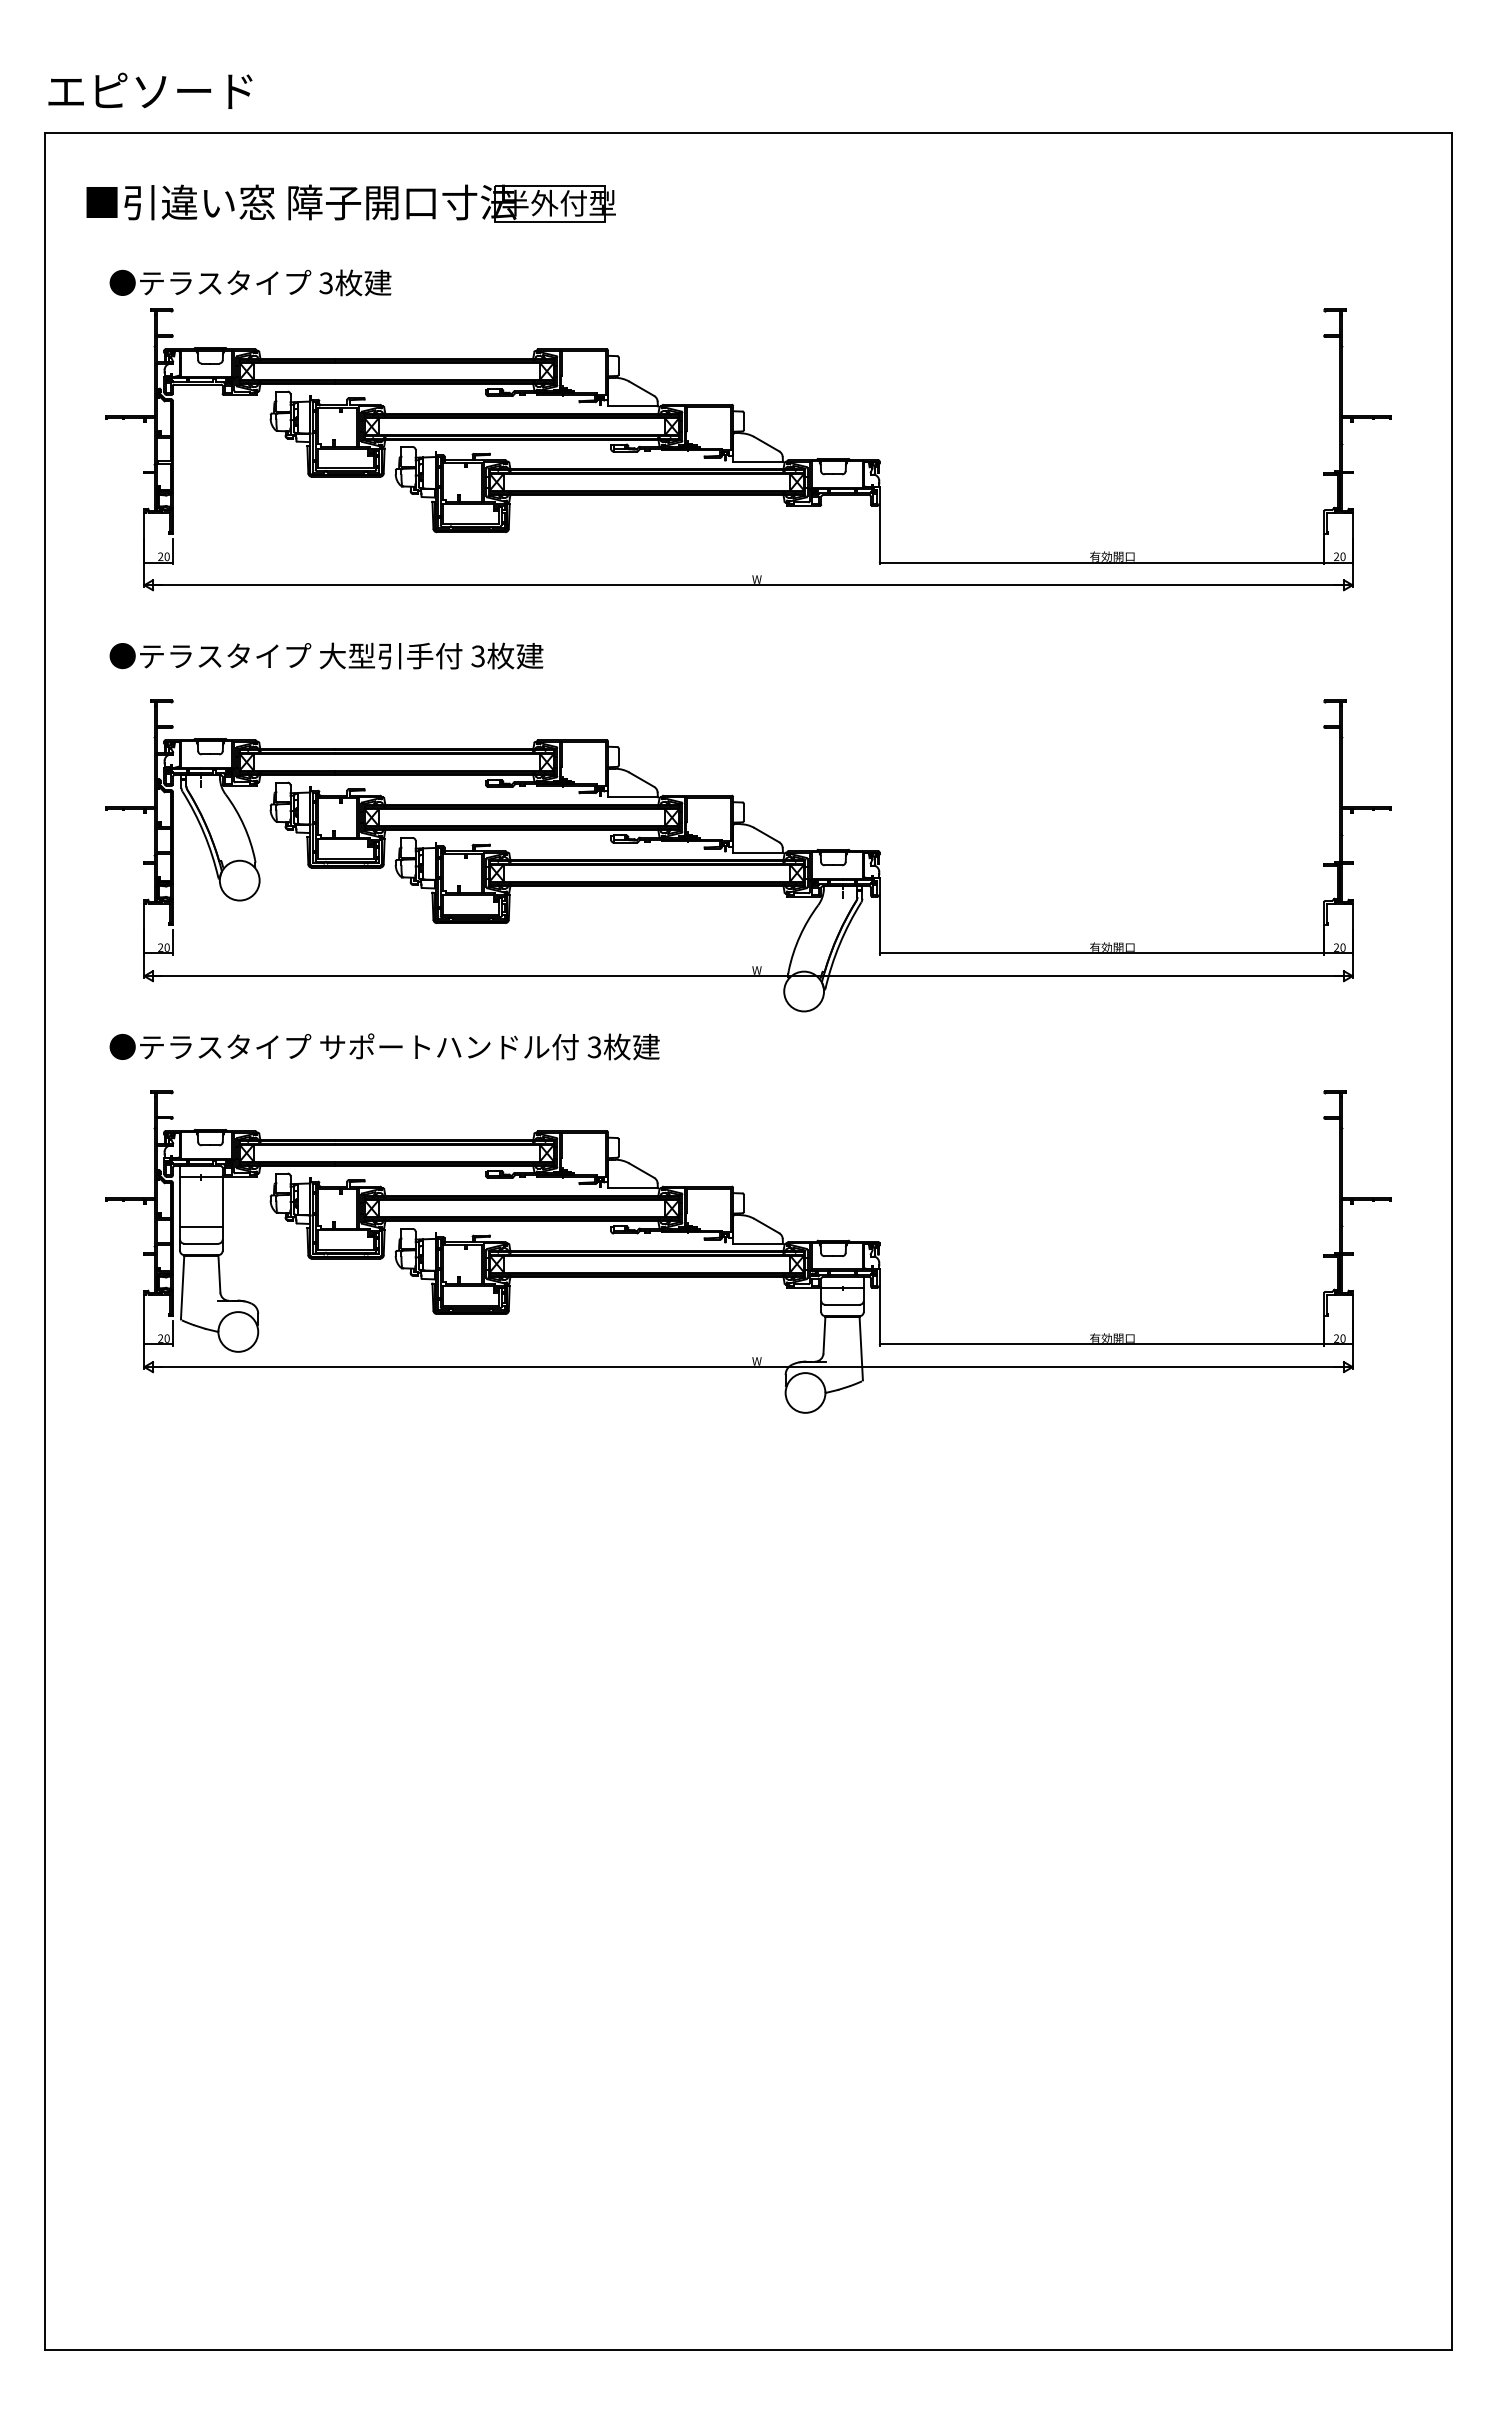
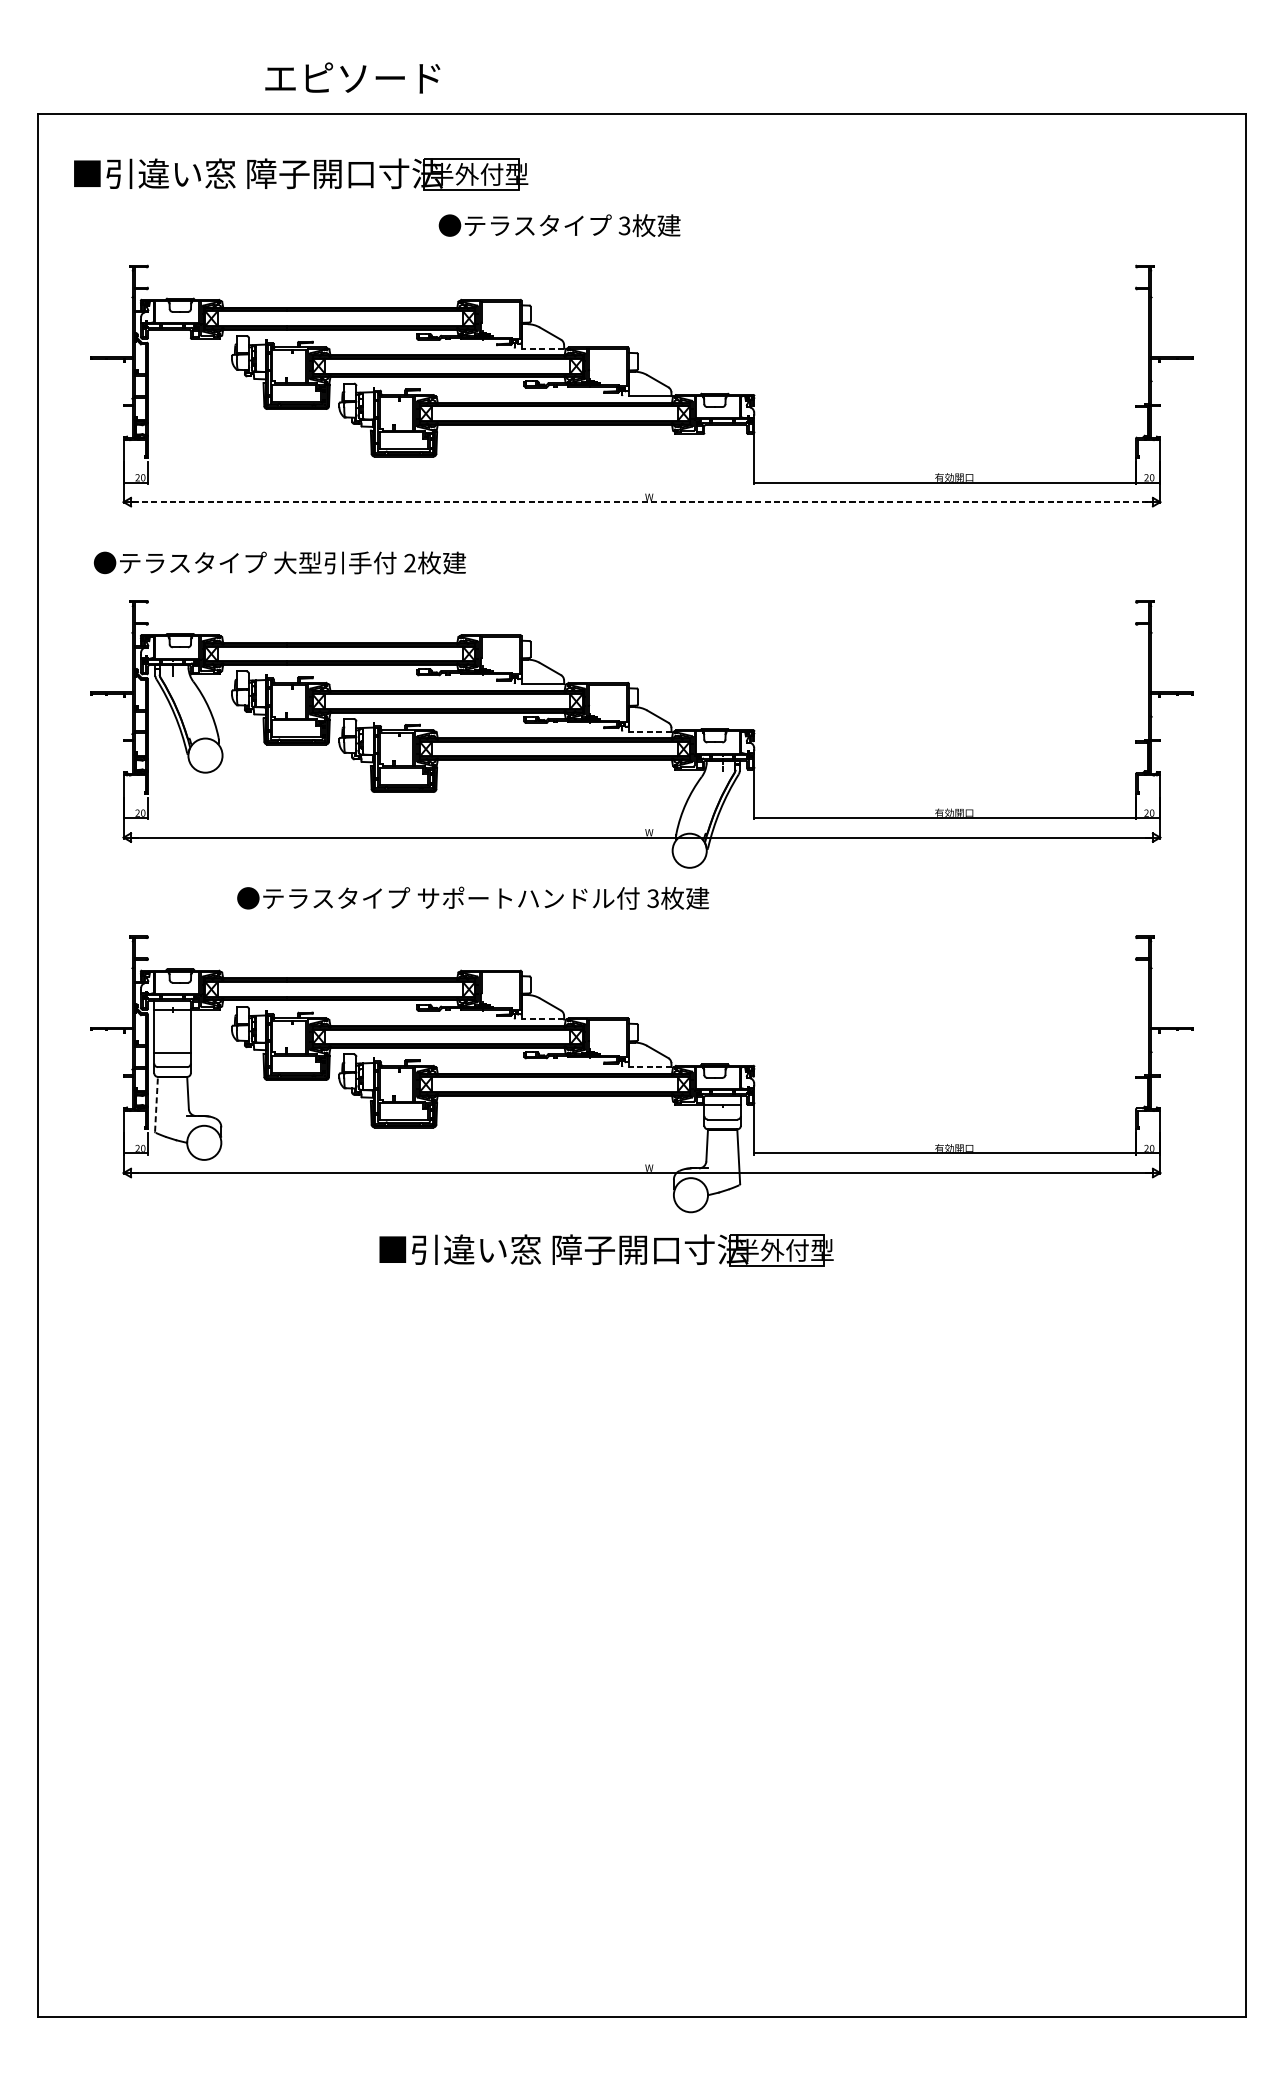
text: (150, 90) -> (352, 77), moved
text: (250, 282) -> (559, 225), moved
line: (632, 406) -> (542, 348), solid -> dashed
line: (748, 585) -> (642, 502), solid -> dashed
text: (477, 656) -> (409, 563), 3 -> 2
line: (758, 852) -> (650, 731), solid -> dashed
text: (384, 1046) -> (472, 897), moved
line: (632, 1188) -> (542, 1019), solid -> dashed
line: (758, 1243) -> (650, 1066), solid -> dashed
line: (182, 1287) -> (156, 1104), solid -> dashed
part: (706, 1457) -> (605, 1250), added

